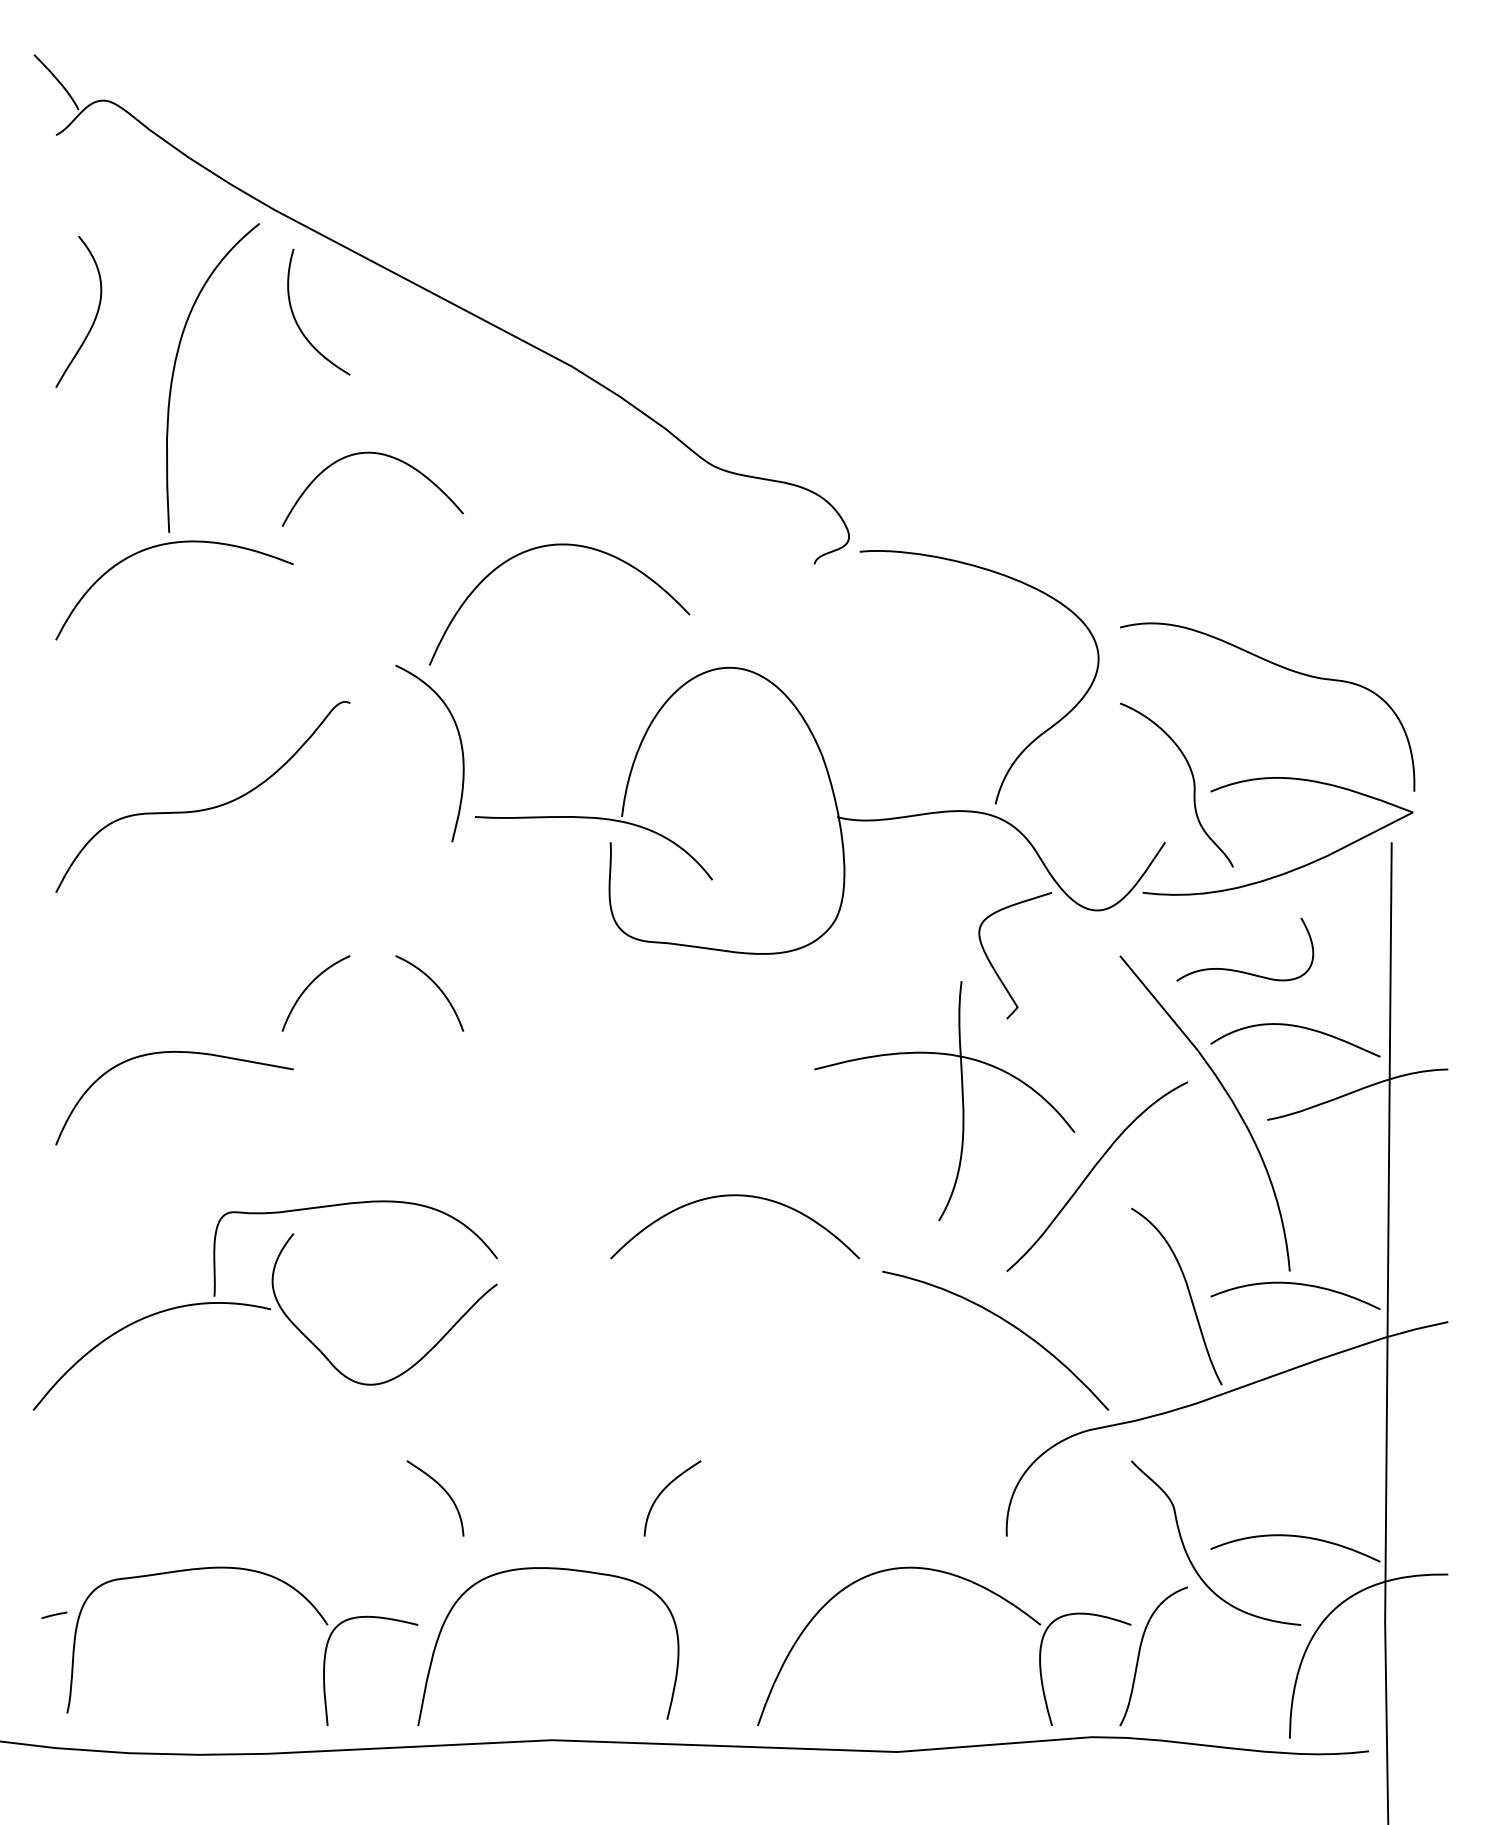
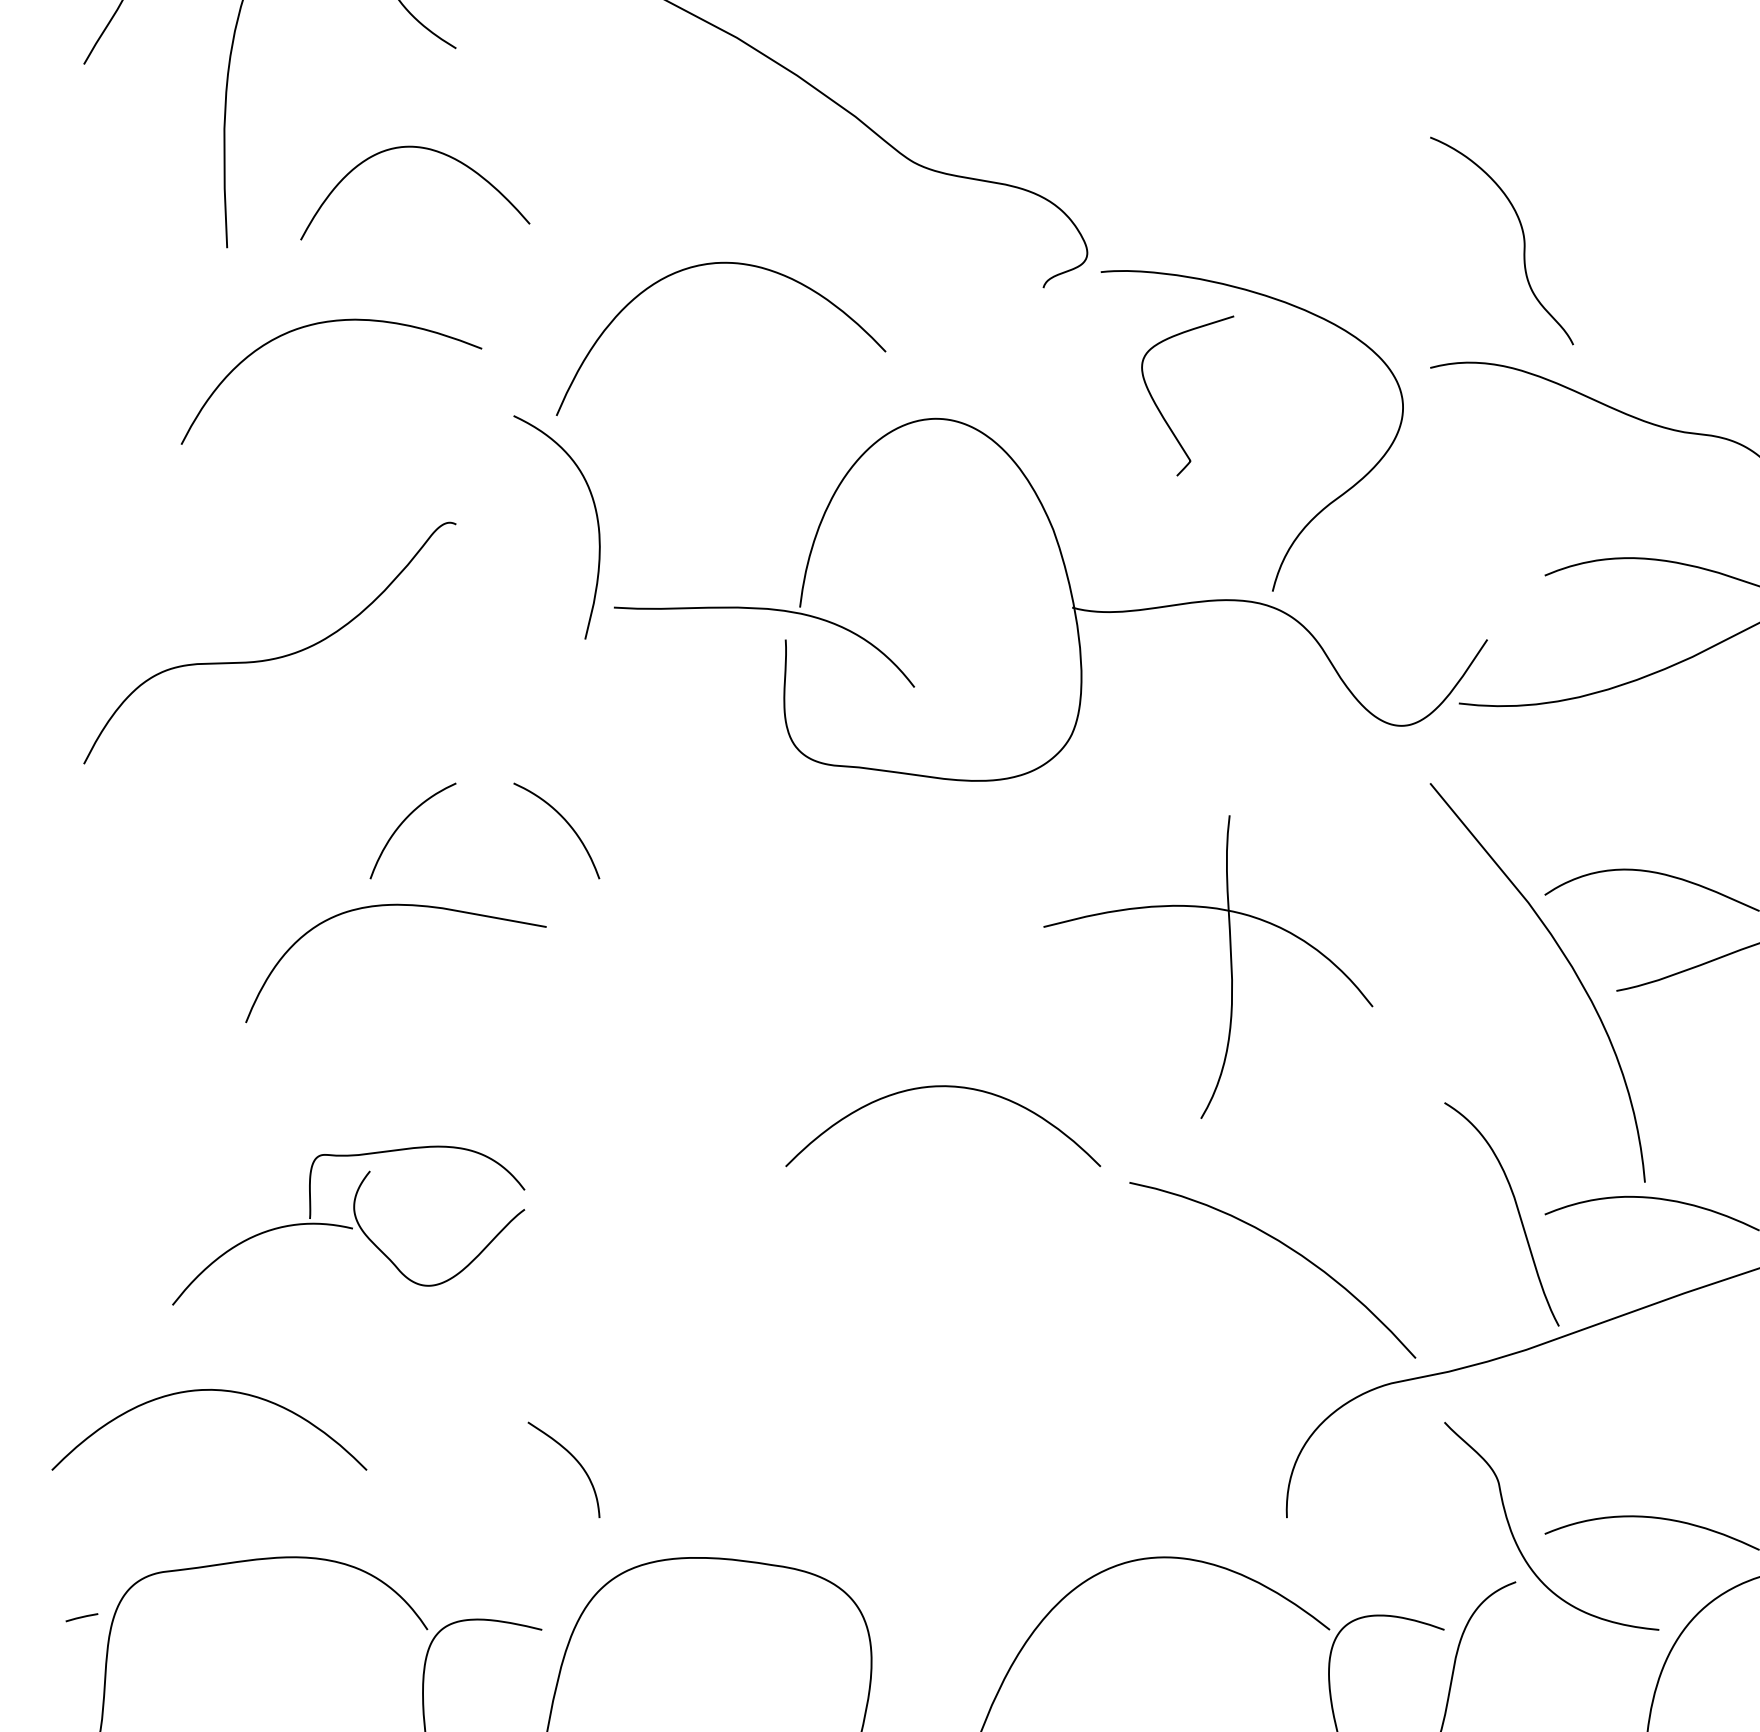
curve: (376, 454) -> (419, 148), moved
curve: (164, 545) -> (318, 324), moved
curve: (1192, 779) -> (1521, 233), moved
curve: (205, 808) -> (273, 657), moved
curve: (994, 967) -> (1161, 410), moved
curve: (1239, 970) -> (1581, 801), removed
curve: (165, 1053) -> (384, 906), moved
curve: (1092, 1171) -> (1395, 1056), removed
part: (264, 1305) -> (347, 1225), size x0.6
curve: (155, 1436) -> (209, 1391), added
curve: (664, 1490) -> (853, 1459), removed

